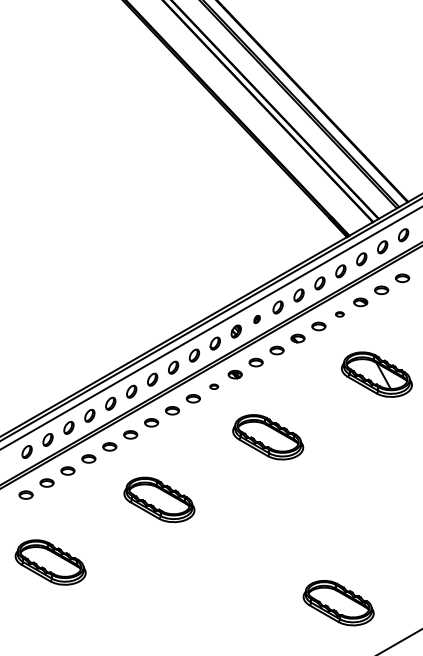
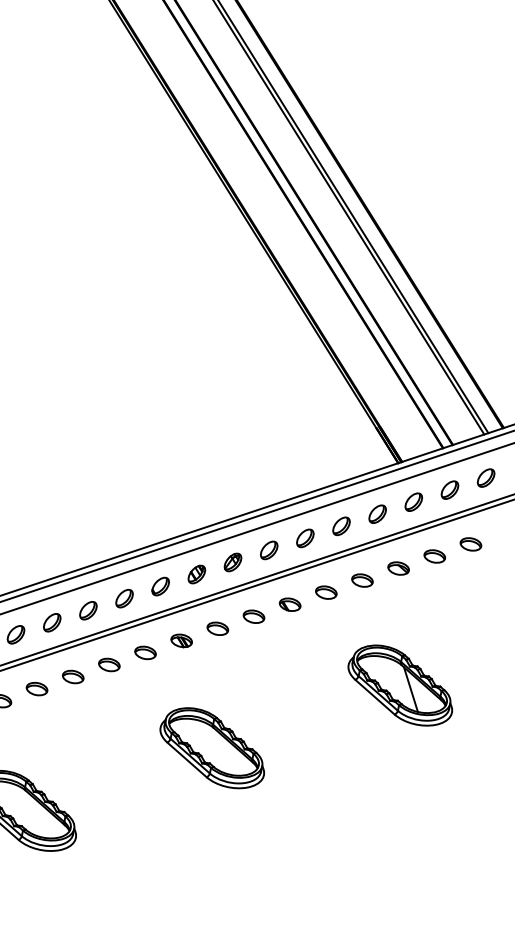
part: (339, 314) -> (361, 580), size x1.67
part: (256, 319) -> (231, 562), size x1.67
part: (213, 386) -> (144, 652), size x1.67

